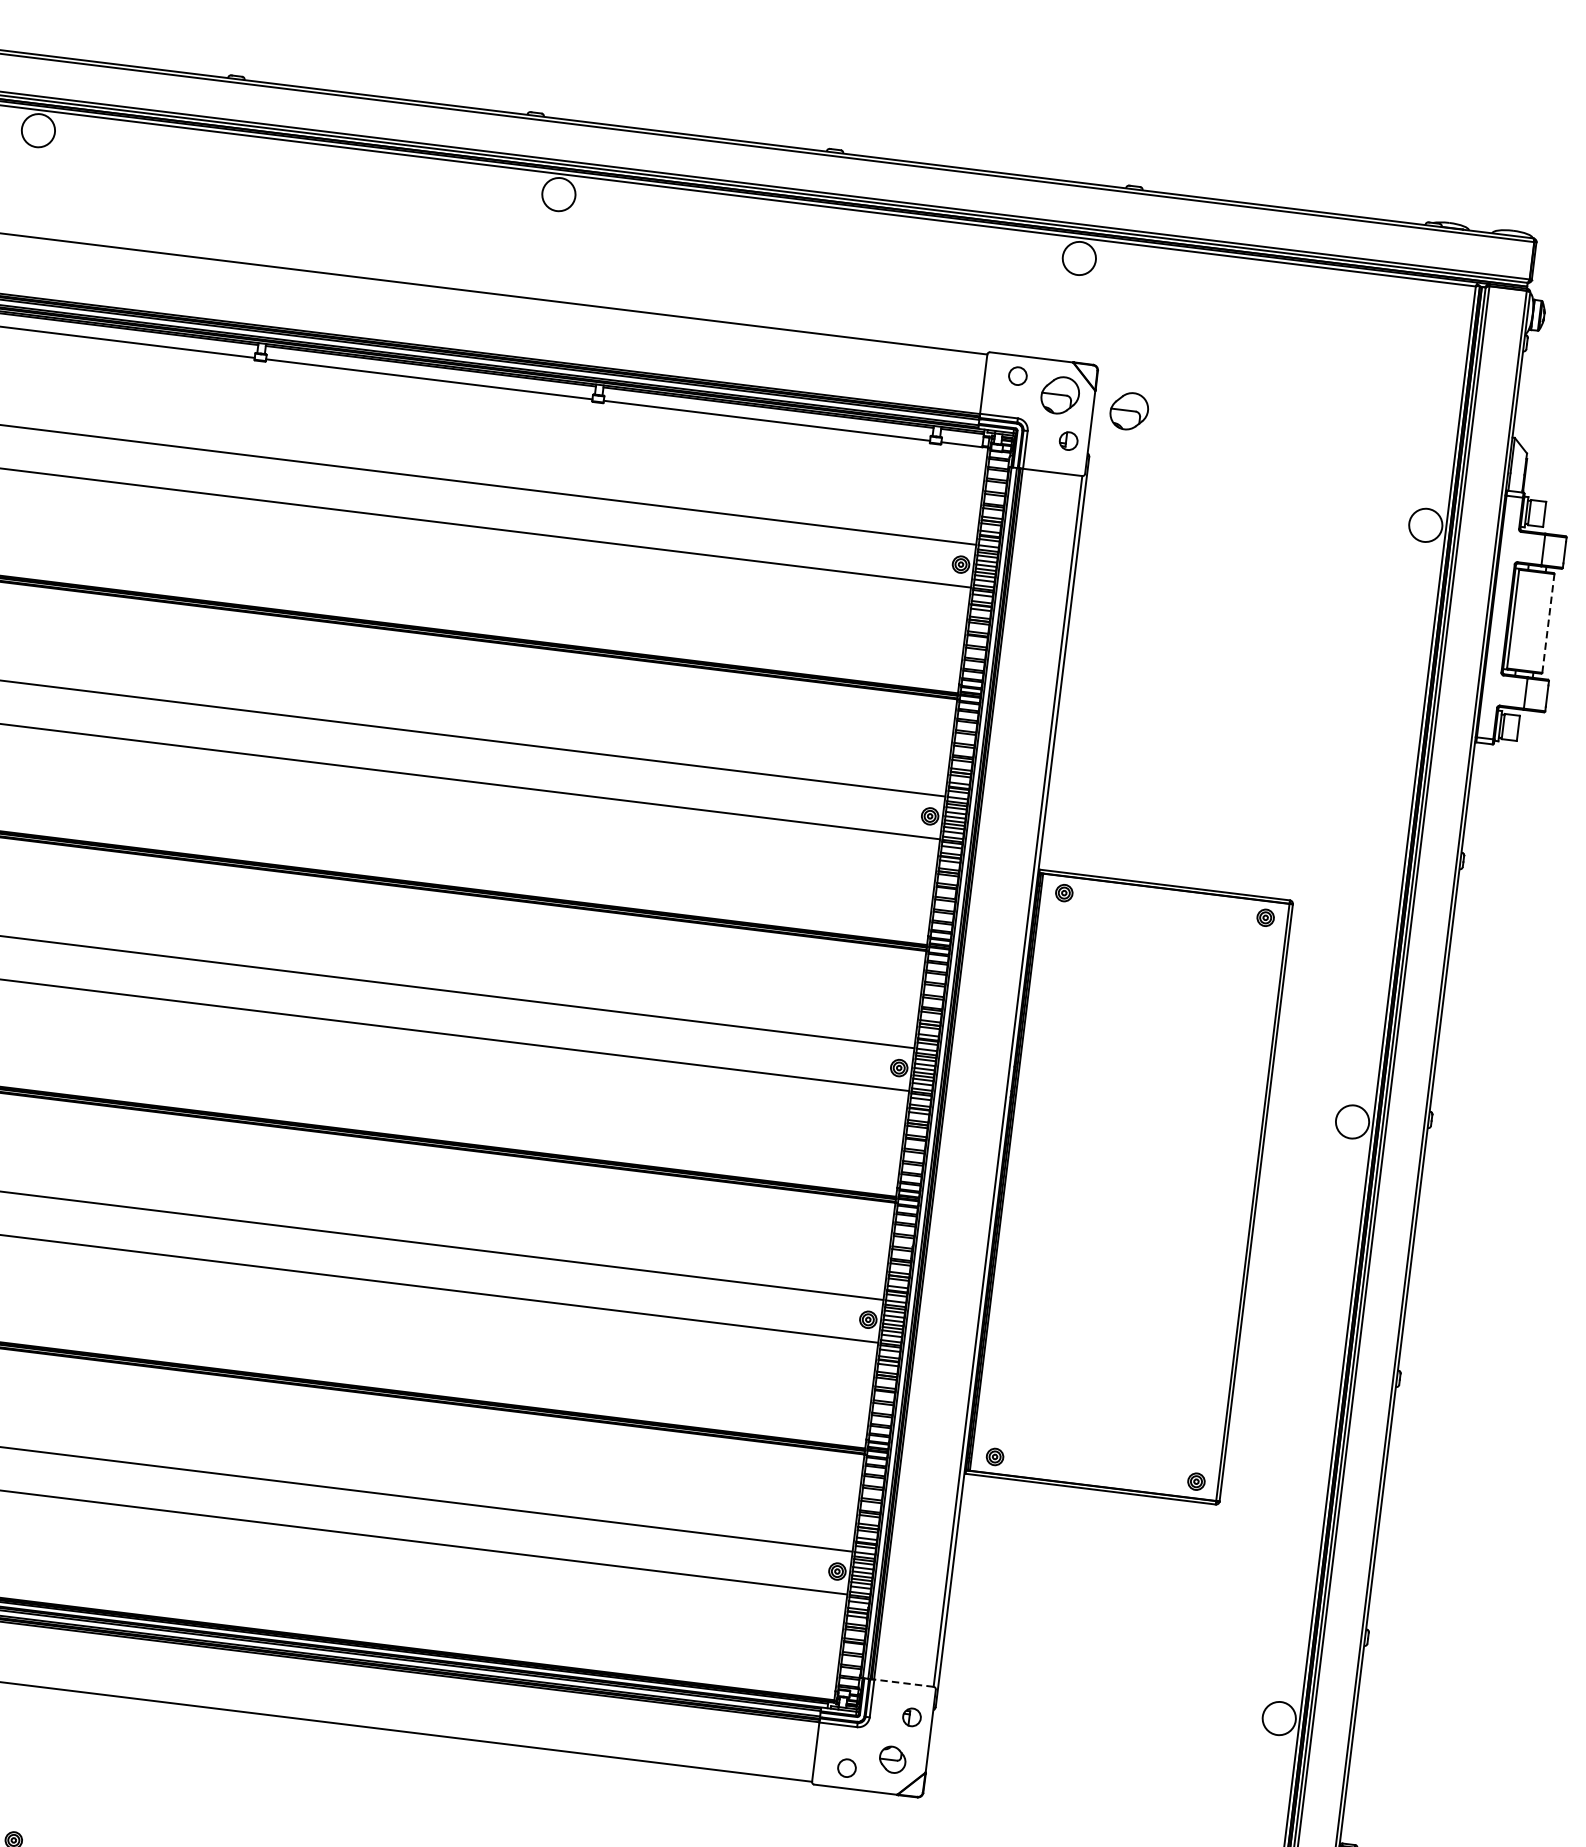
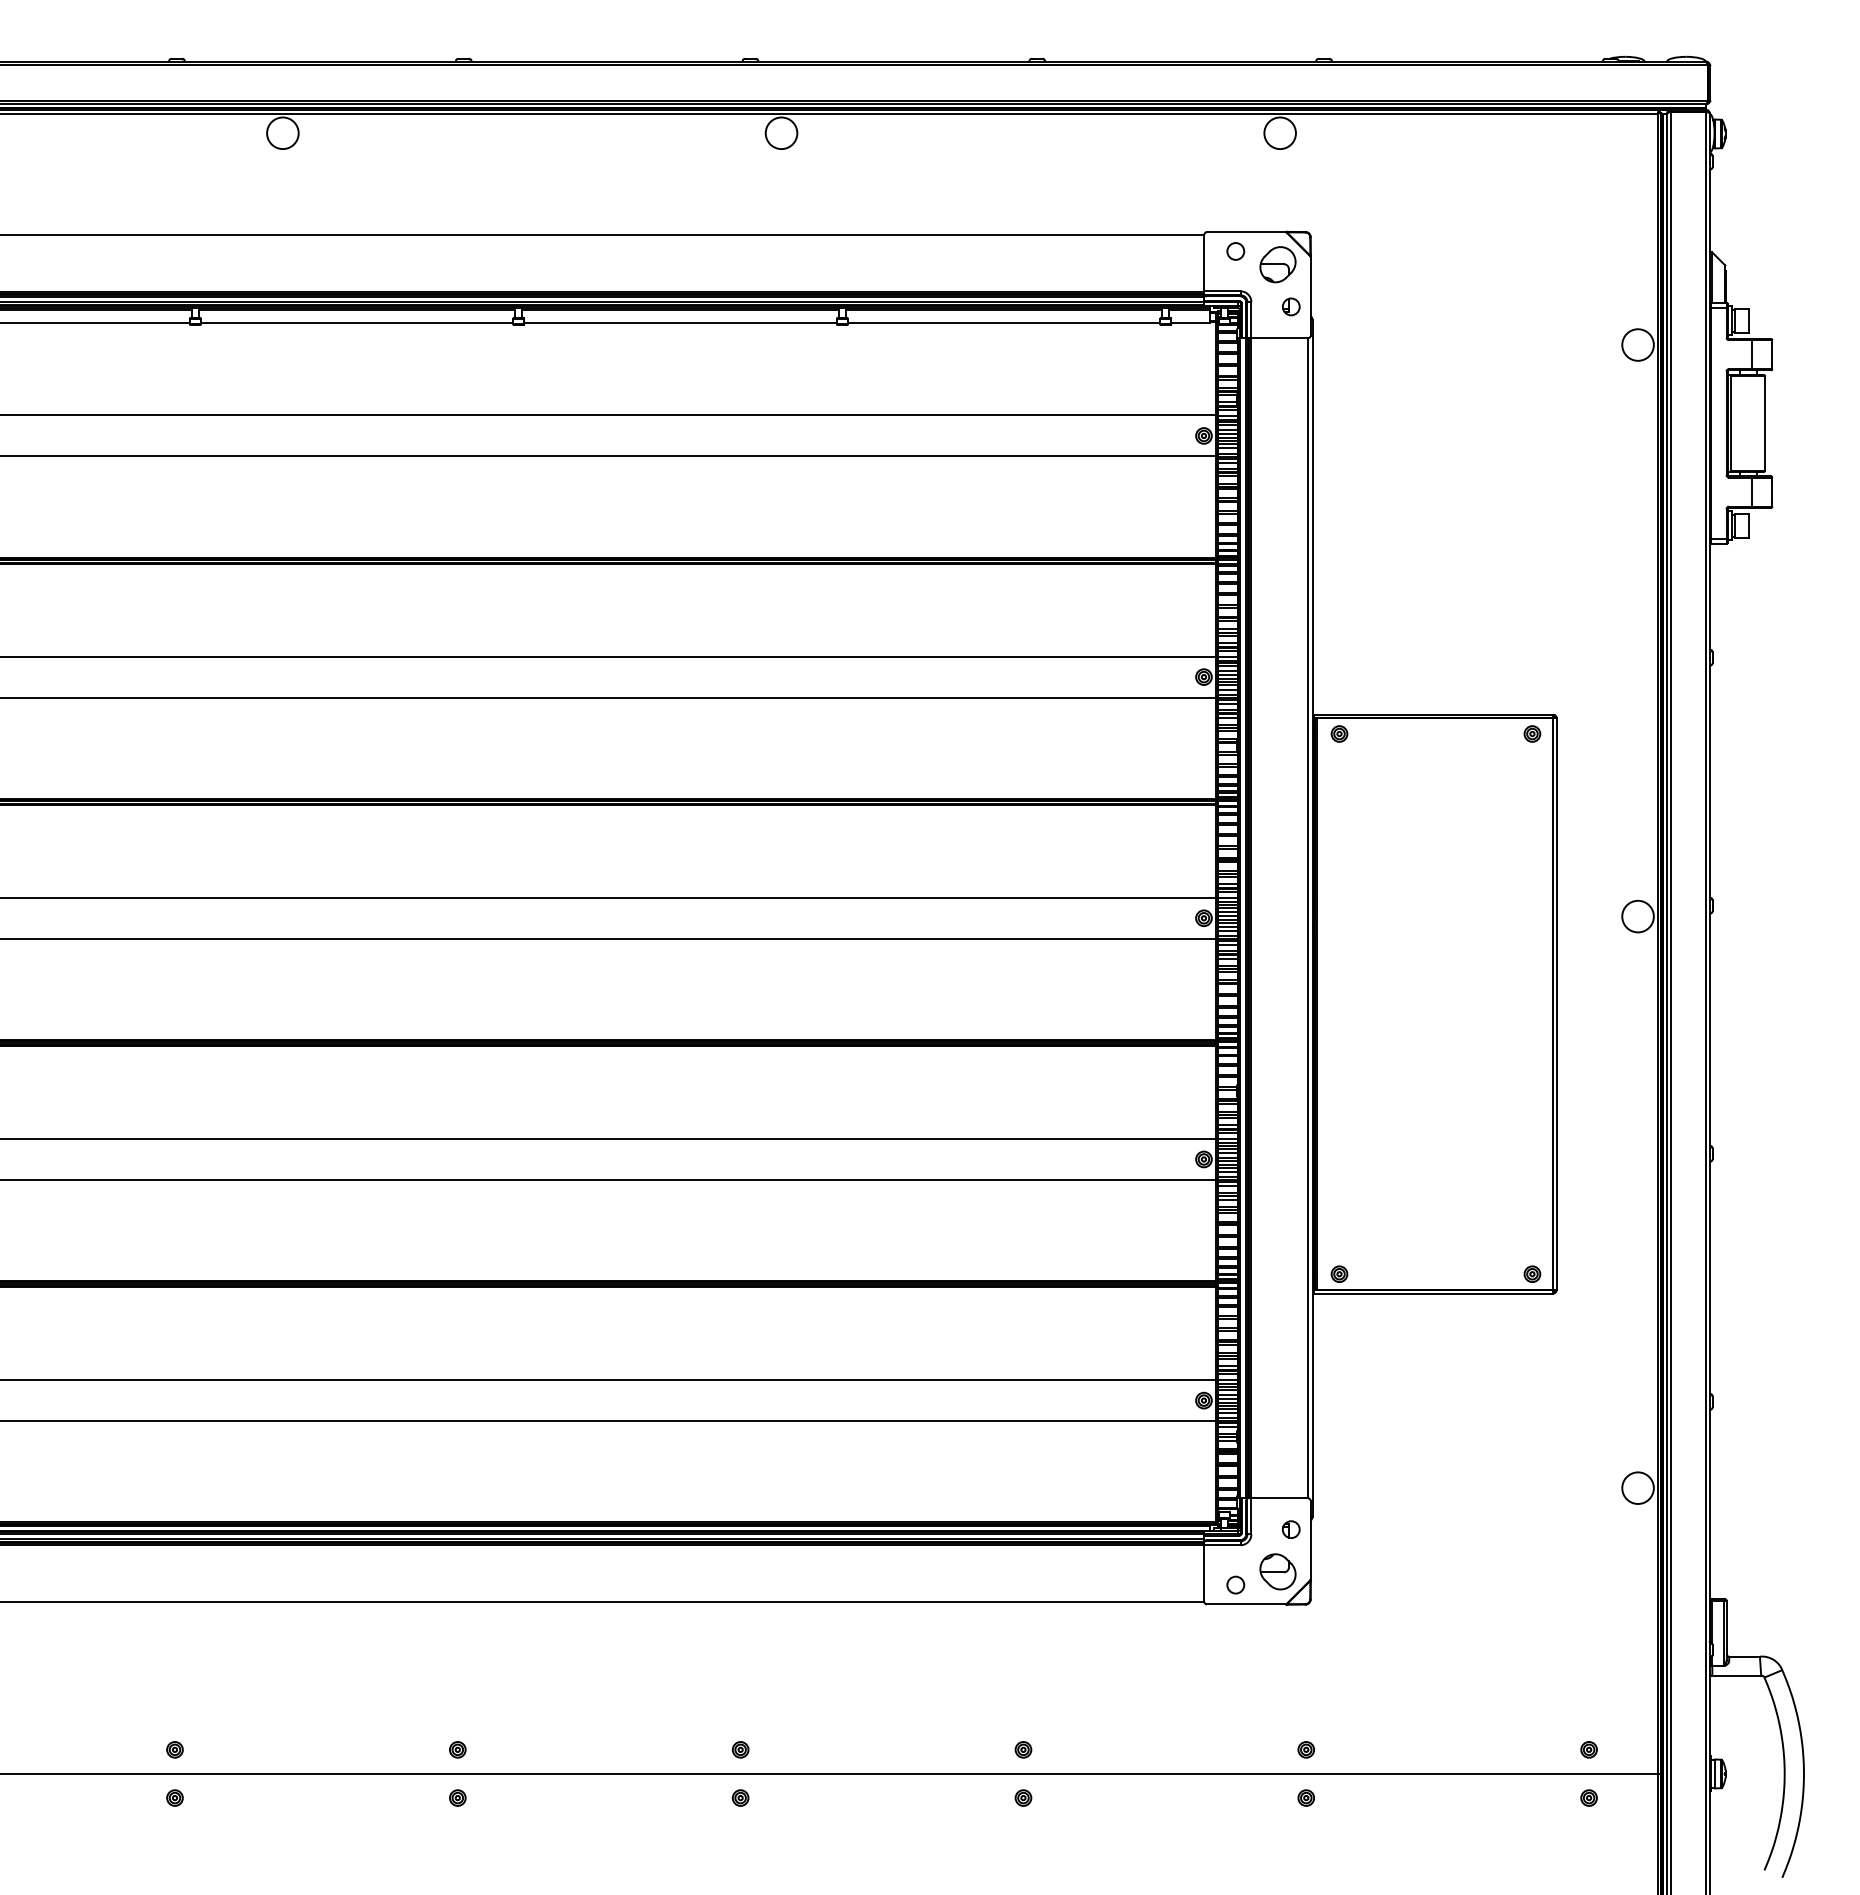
part: (1128, 411) -> (1344, 271), removed
line: (1548, 622) -> (1765, 422), dashed -> solid
line: (903, 1683) -> (1279, 1498), dashed -> solid
part: (892, 1759) -> (1277, 1571), size x1.43

